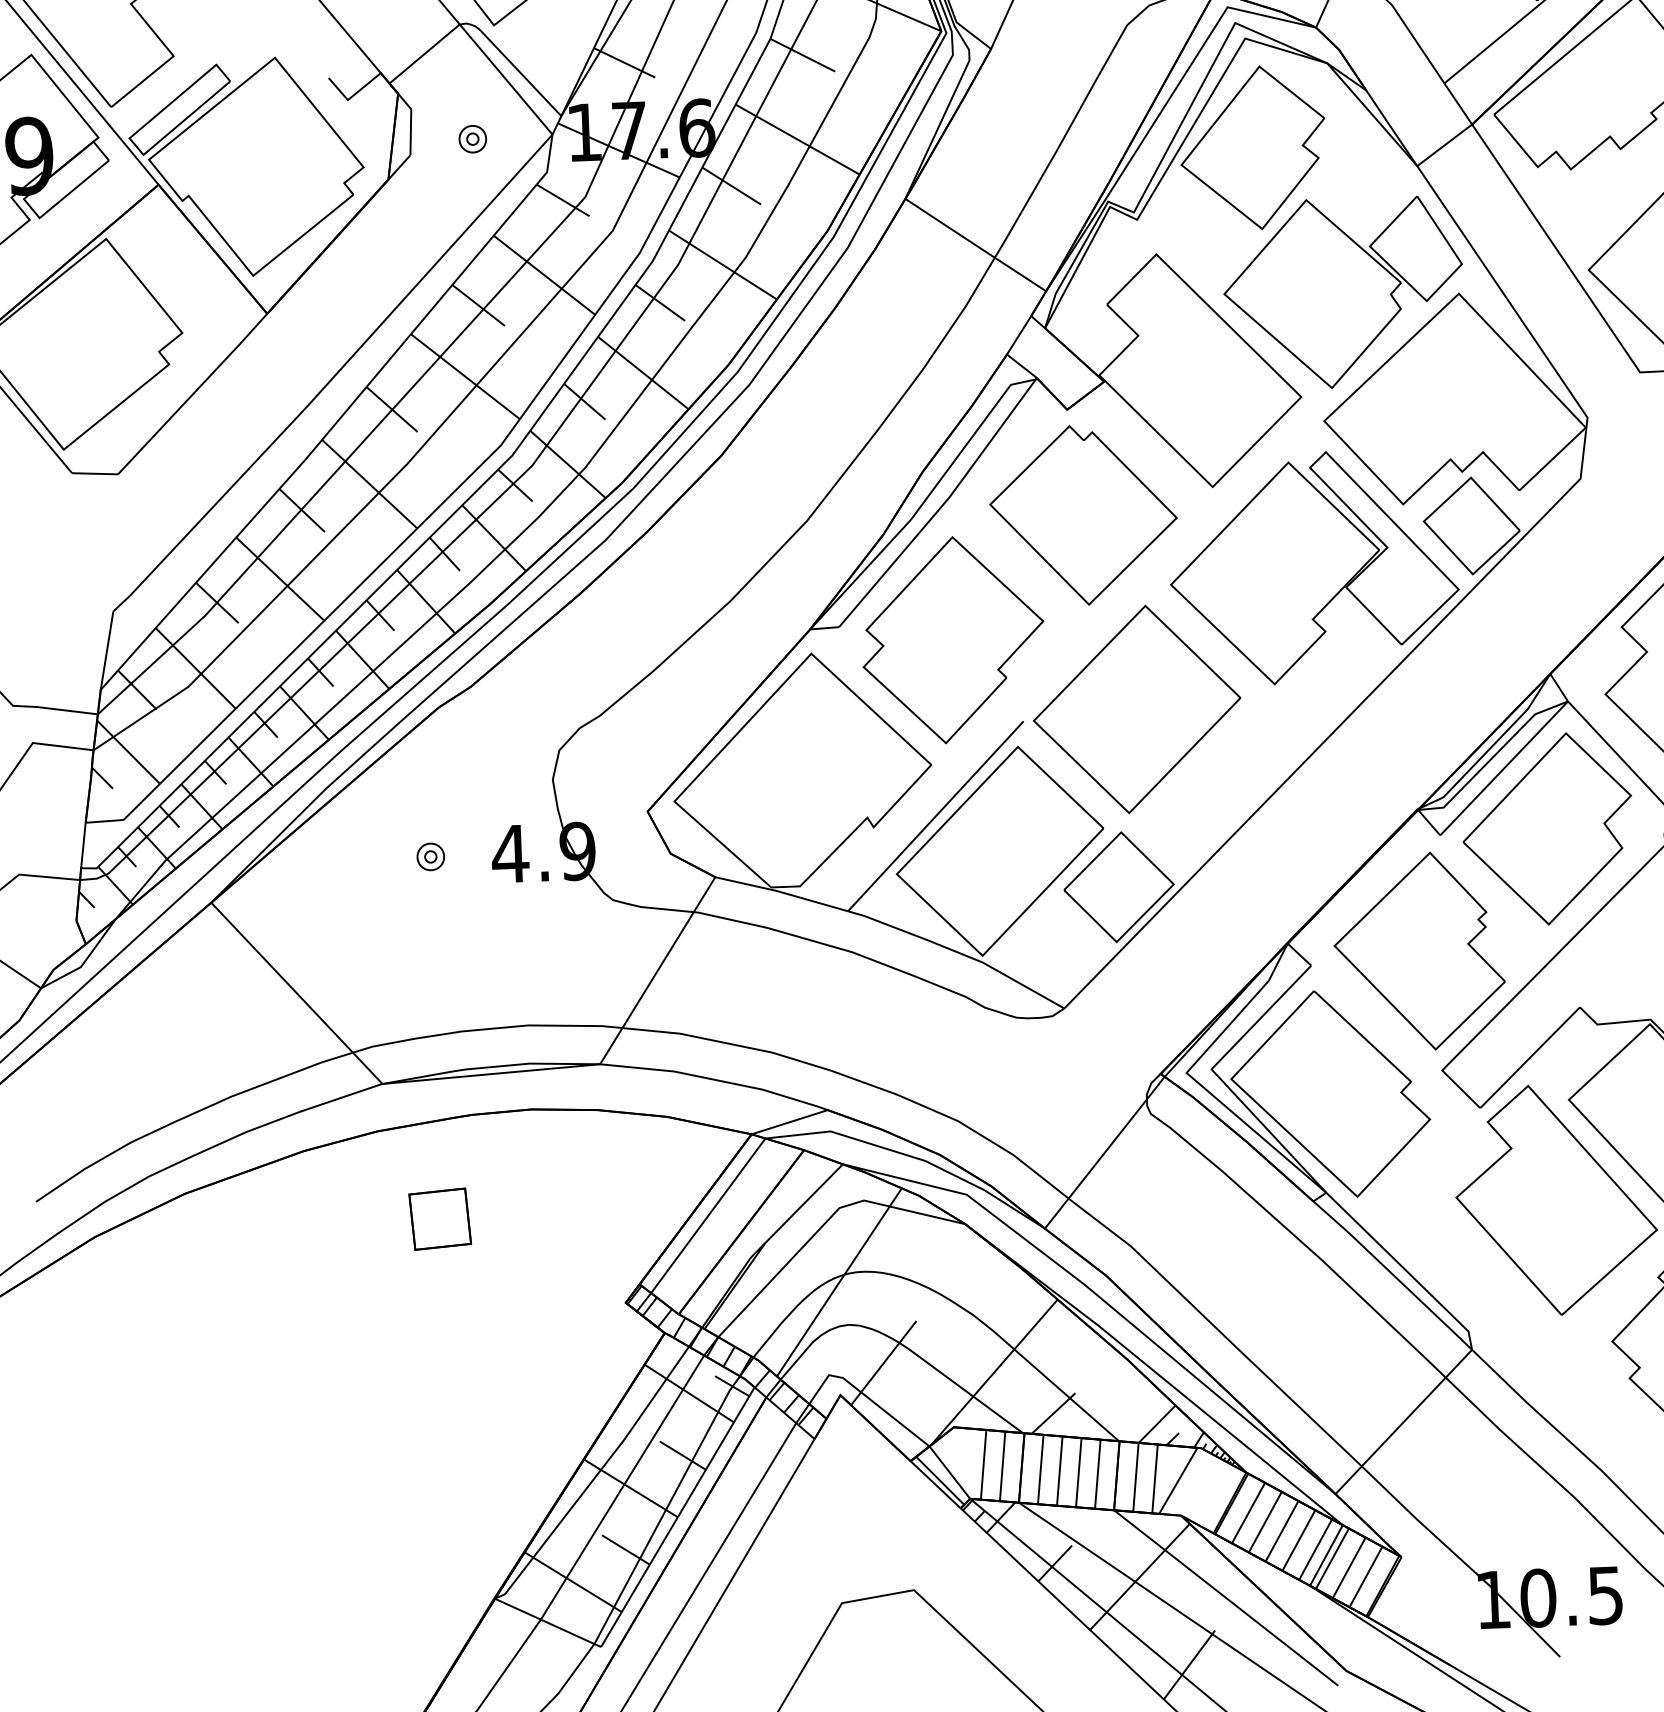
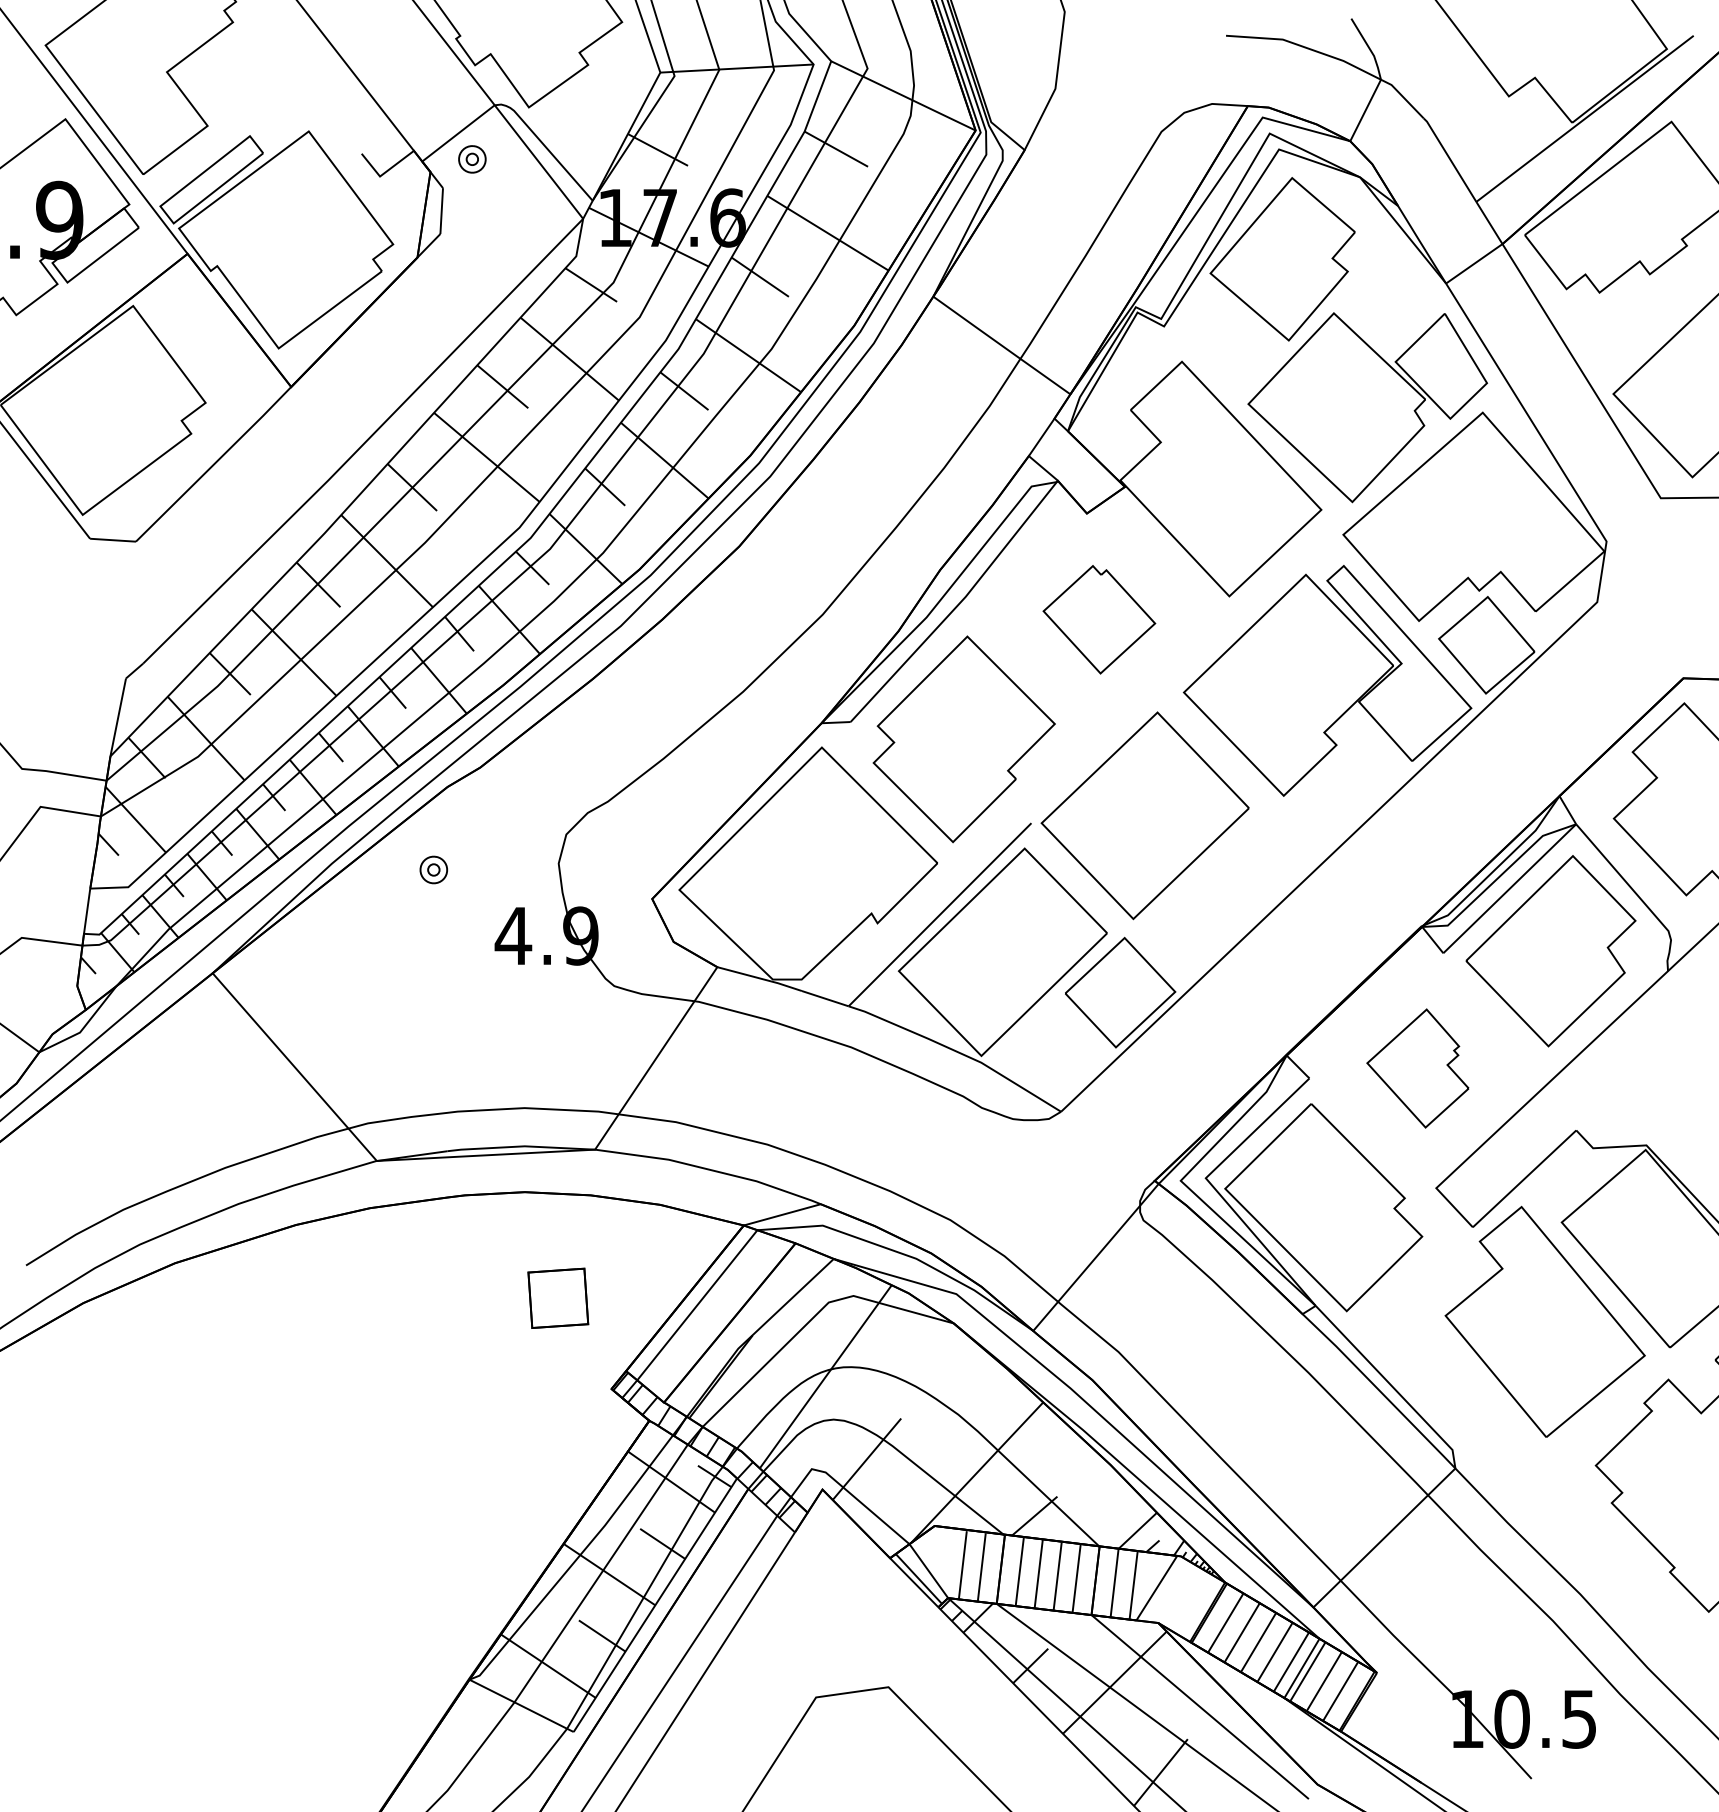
part: (472, 139) -> (472, 159), moved
part: (1083, 515) -> (1099, 619), size x0.6
part: (430, 856) -> (433, 869), moved
part: (1418, 951) -> (1417, 1068), size x0.6
part: (440, 1218) -> (558, 1297), moved

